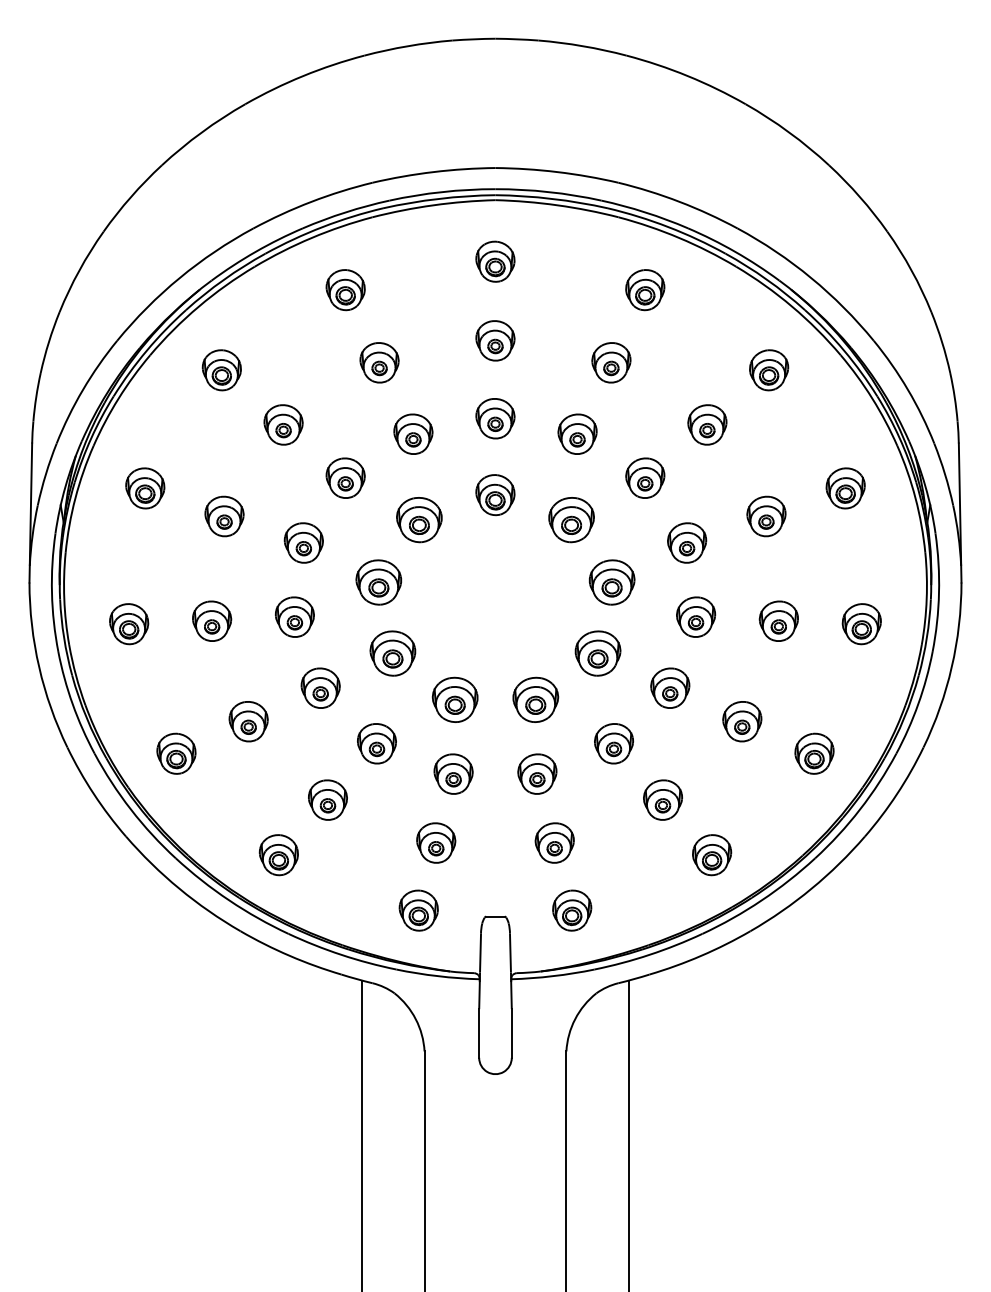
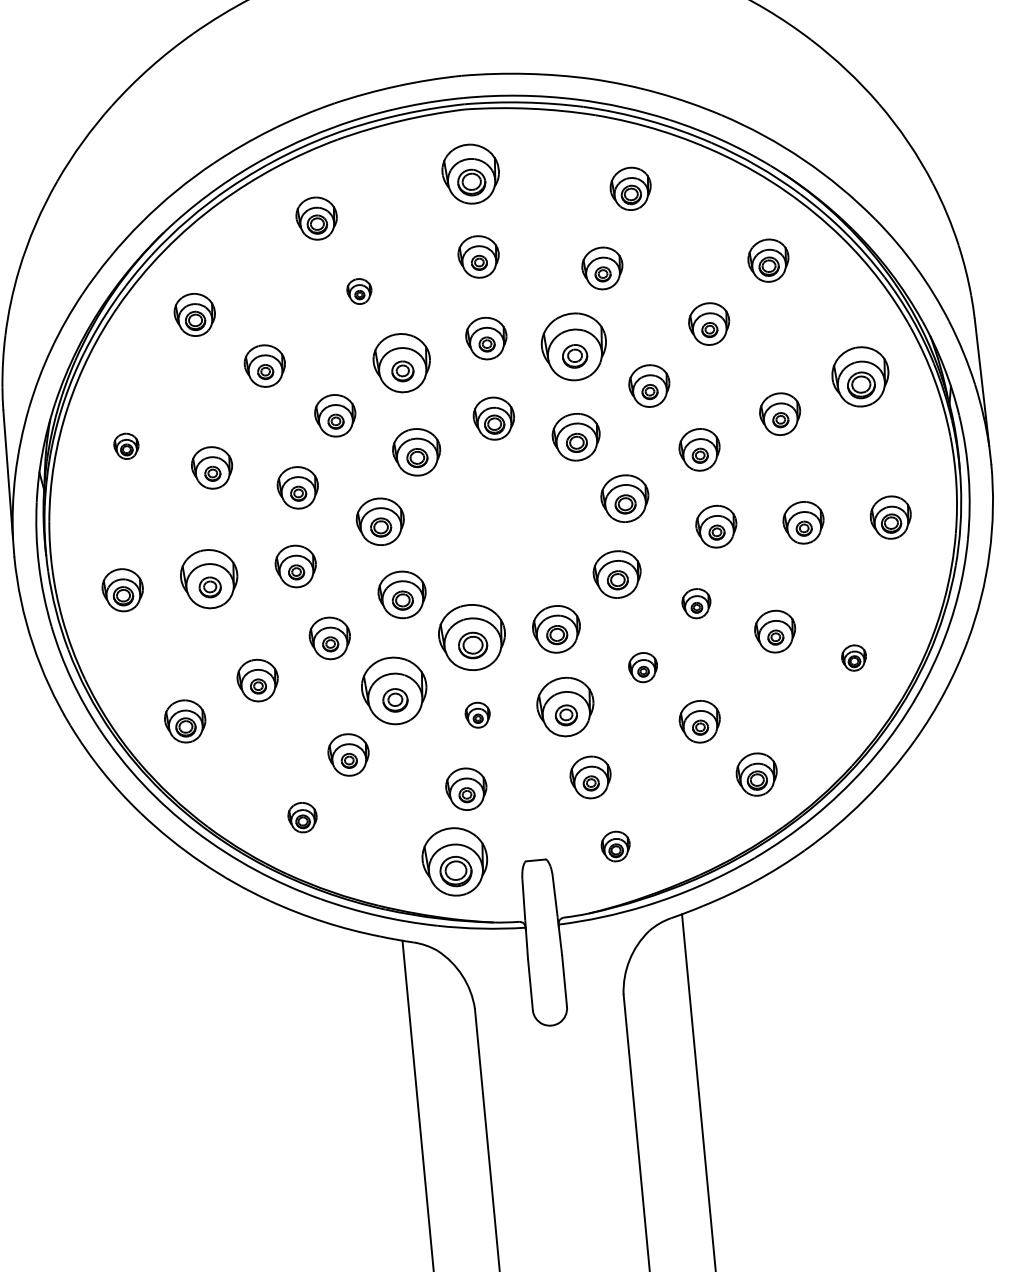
part: (495, 261) -> (471, 173), size x1.4
part: (379, 362) -> (359, 291), size x0.6
part: (413, 433) -> (402, 362), size x1.4
part: (577, 433) -> (574, 345), size x1.6
part: (145, 488) -> (126, 446), size x0.6
part: (845, 488) -> (860, 377), size x1.4
part: (212, 620) -> (209, 578), size x1.4
part: (670, 687) -> (696, 602), size x0.7
part: (454, 699) -> (471, 636), size x1.4
part: (376, 743) -> (394, 690), size x1.6
part: (614, 743) -> (643, 667), size x0.7
part: (814, 753) -> (854, 657), size x0.6
part: (453, 773) -> (477, 714), size x0.6
part: (537, 773) -> (565, 706), size x1.4
part: (278, 855) -> (302, 817), size x0.7
part: (418, 910) -> (454, 861), size x1.6
part: (572, 910) -> (616, 846), size x0.7

